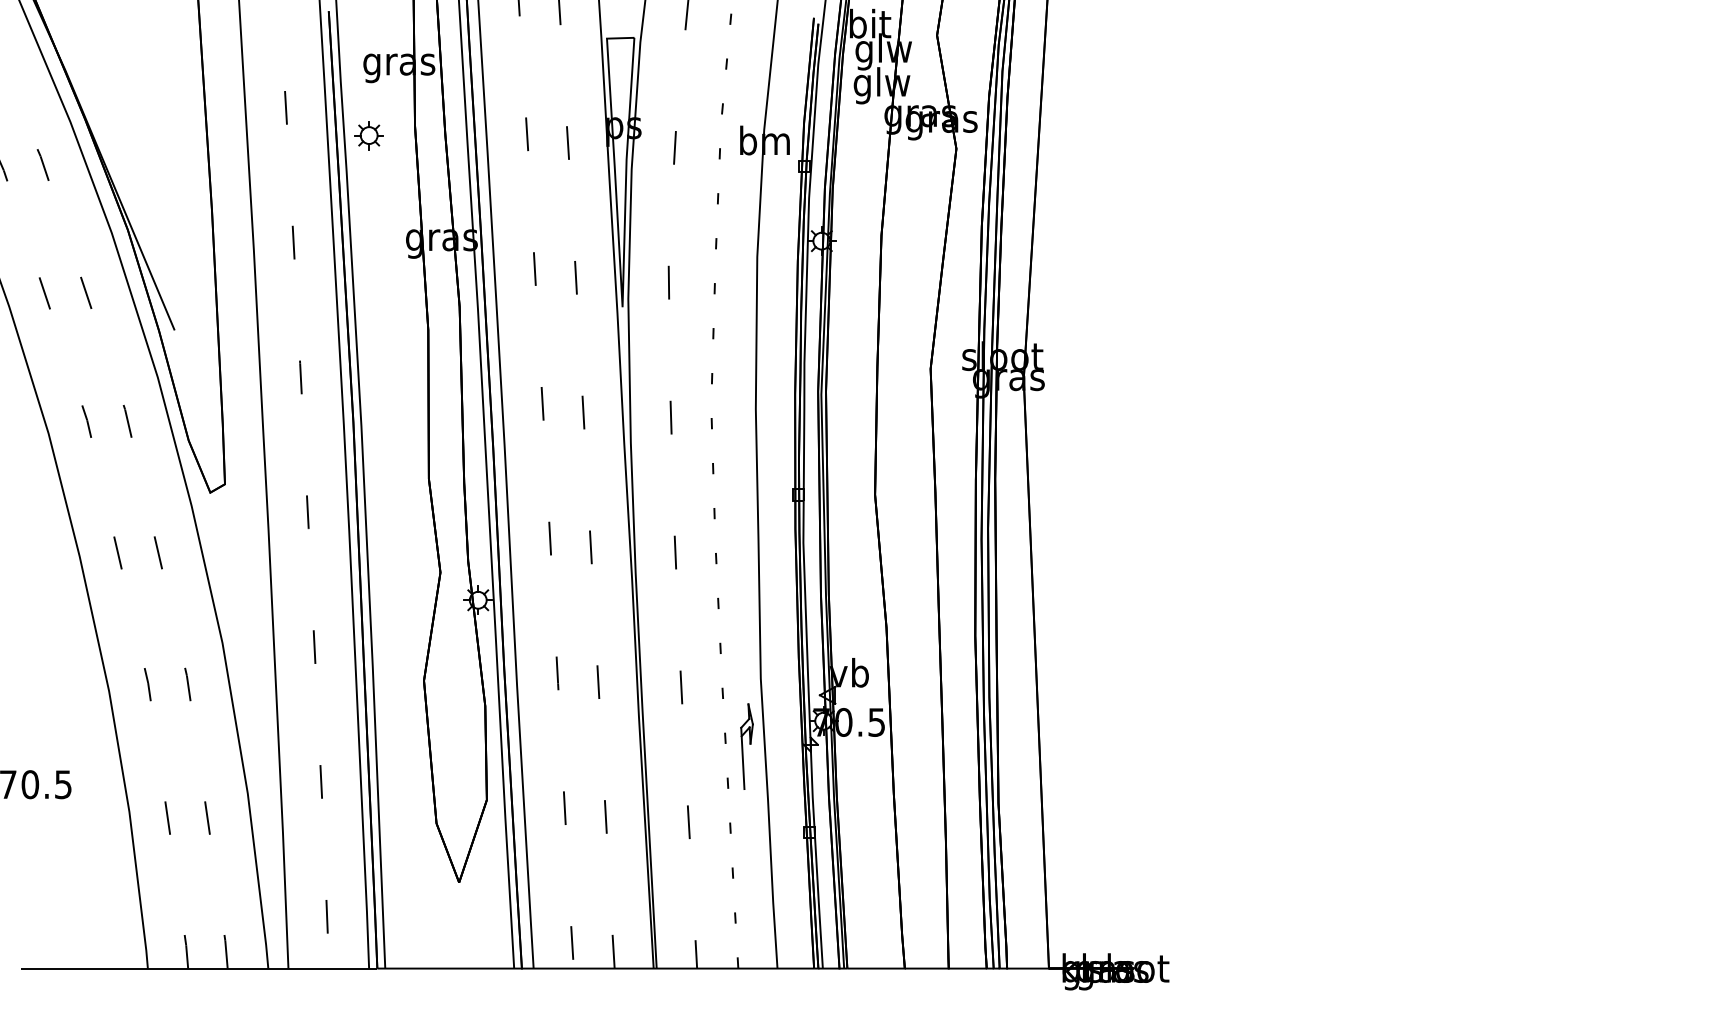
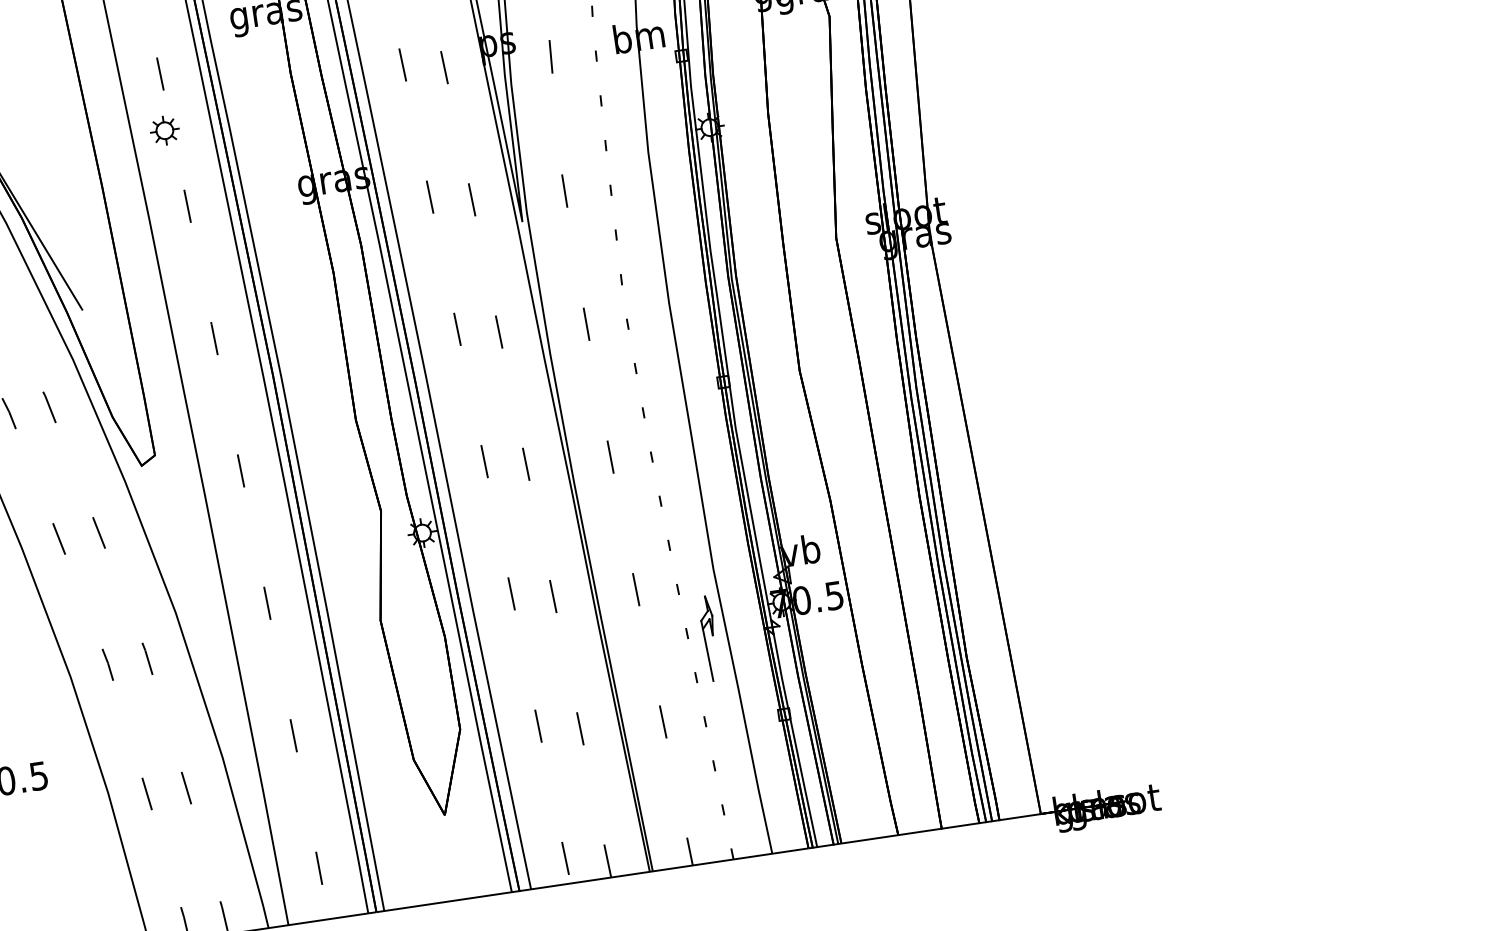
part: (368, 135) -> (164, 130), moved

